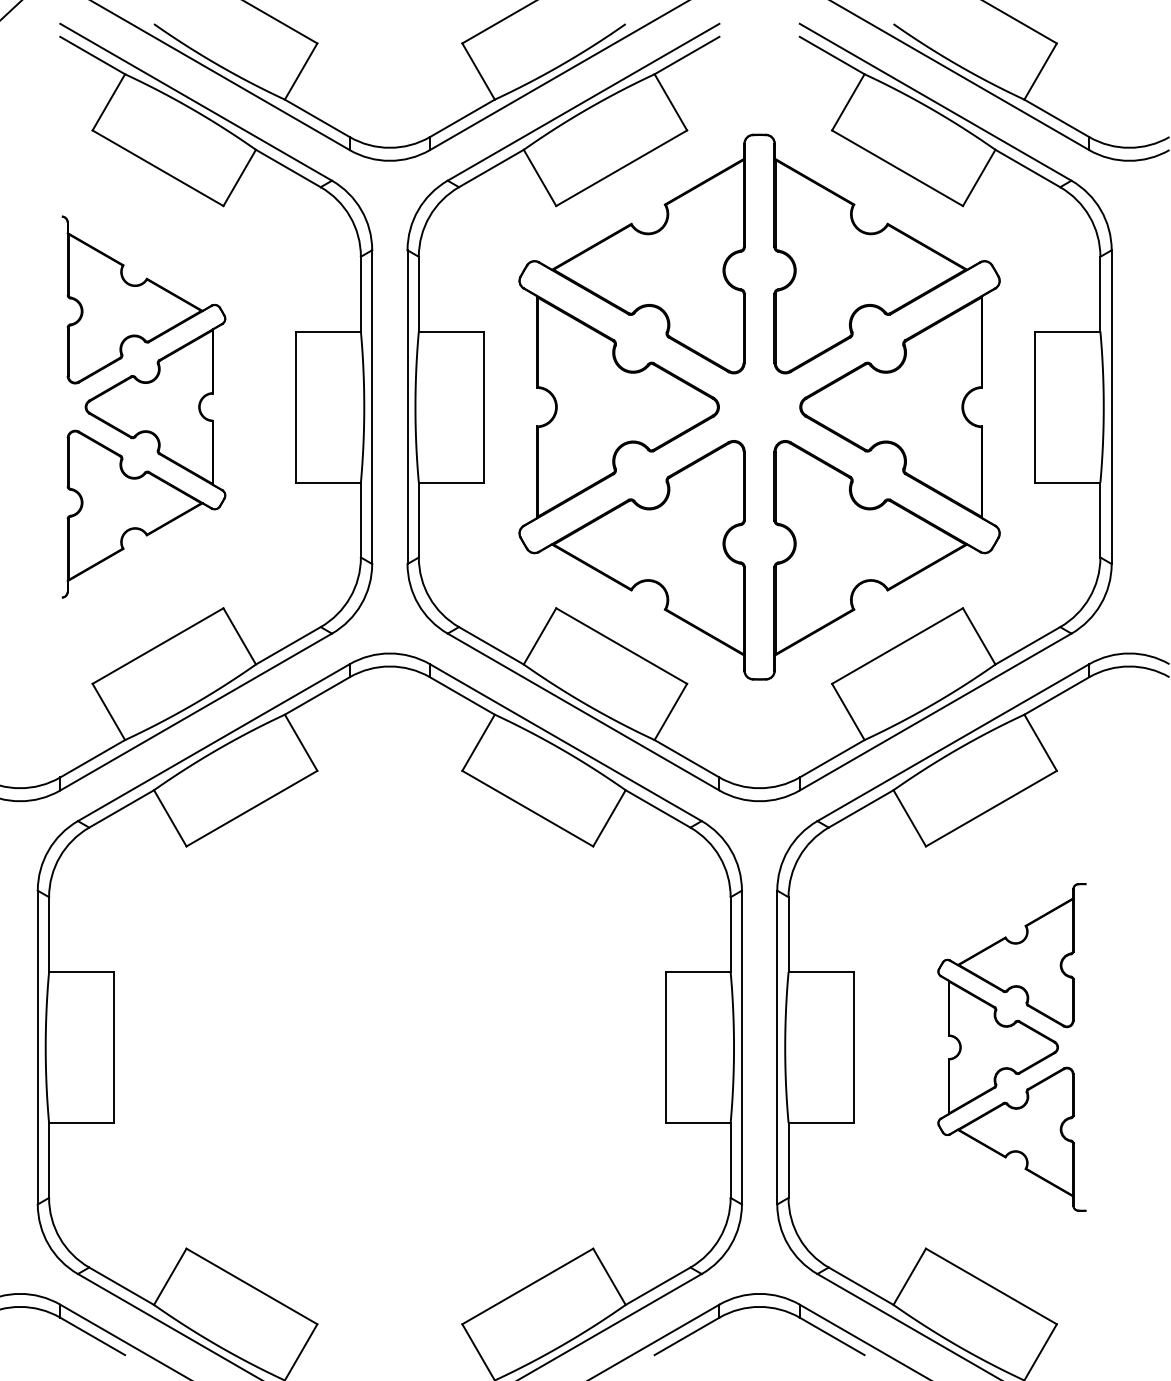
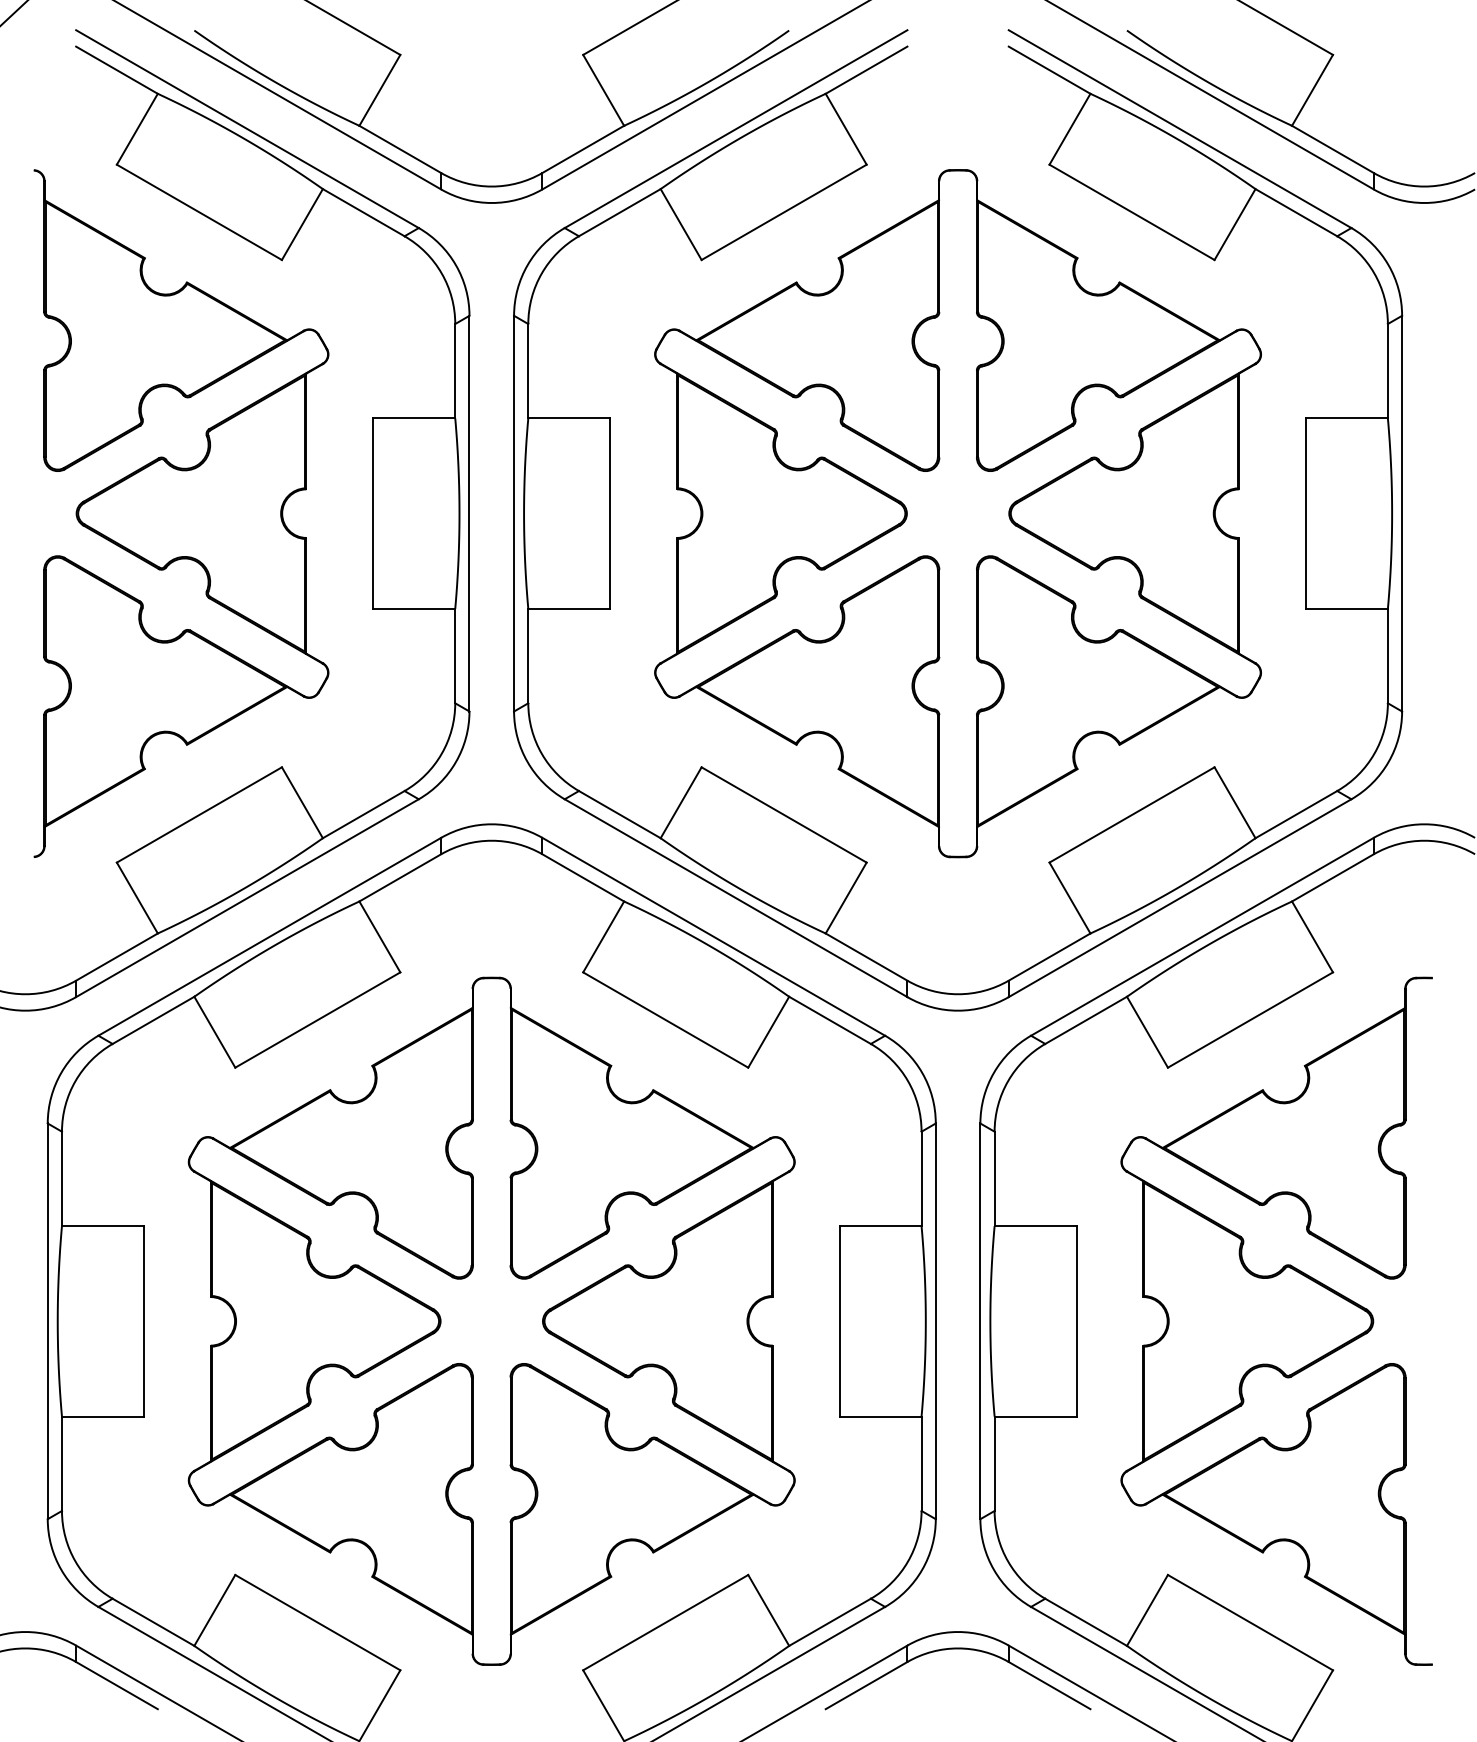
part: (143, 407) -> (181, 513), size x1.43
part: (389, 1046) -> (491, 1320), added
part: (1012, 1046) -> (1276, 1320), size x1.67

